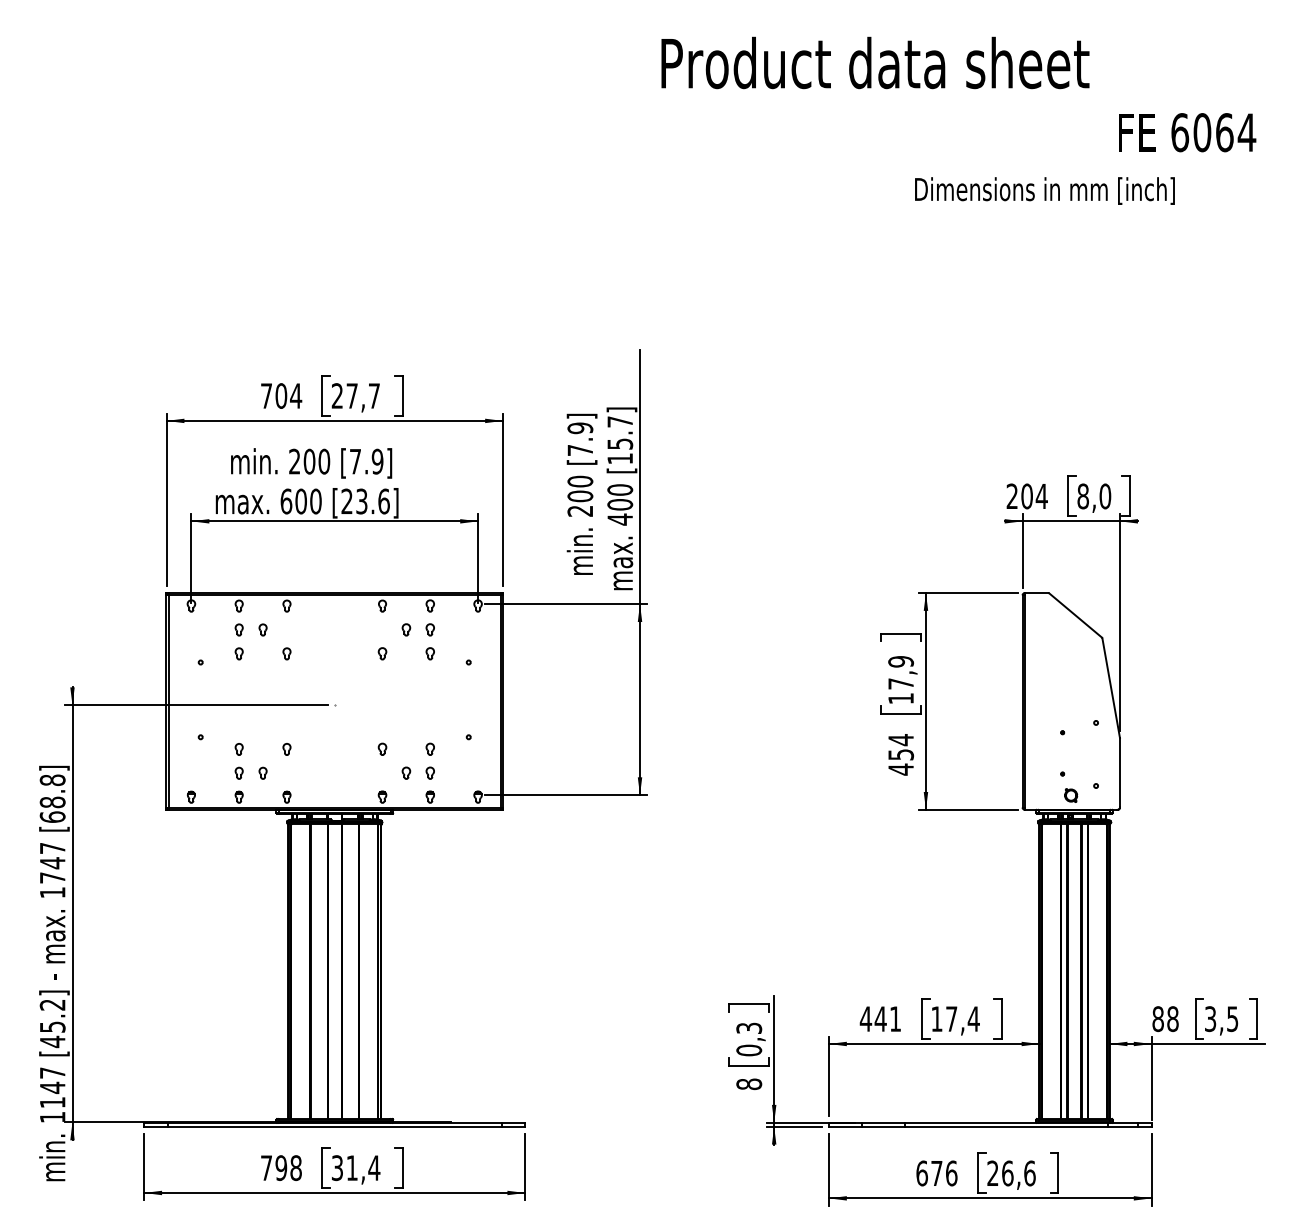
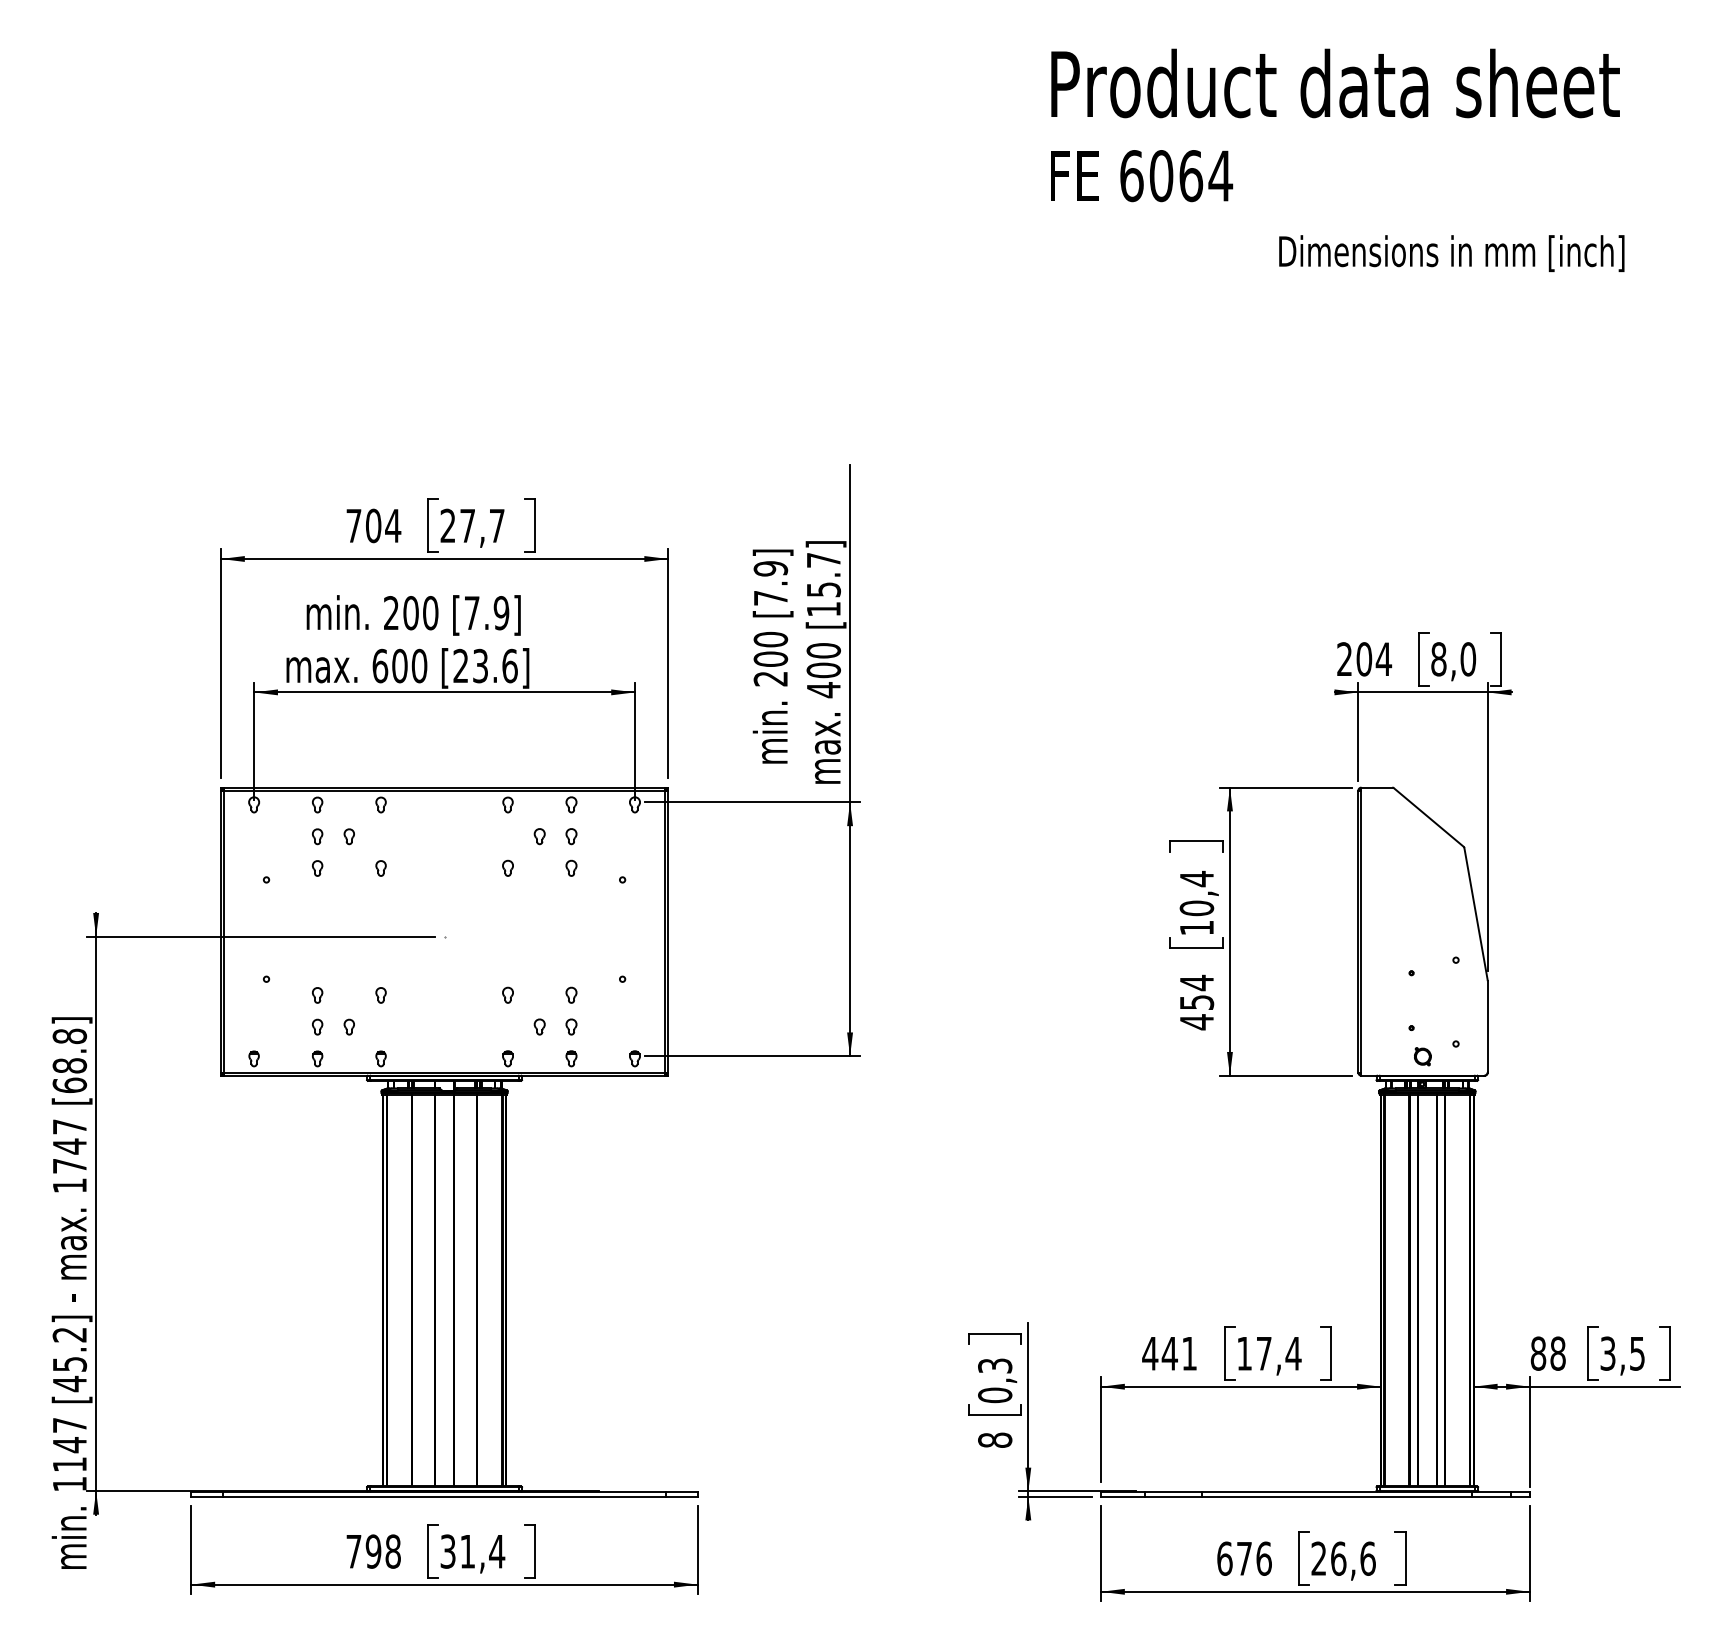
text: (875, 62) -> (1335, 82), moved
text: (1187, 132) -> (1141, 175), moved
text: (1044, 190) -> (1451, 252), moved
text: (901, 672) -> (1197, 893), 17,9 -> 10,4

